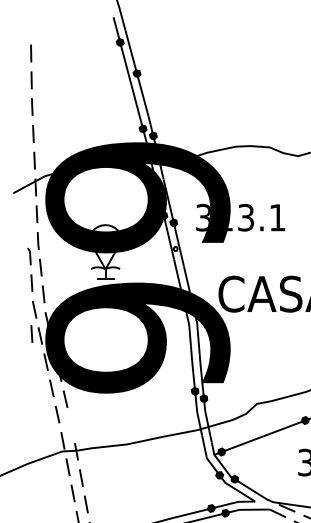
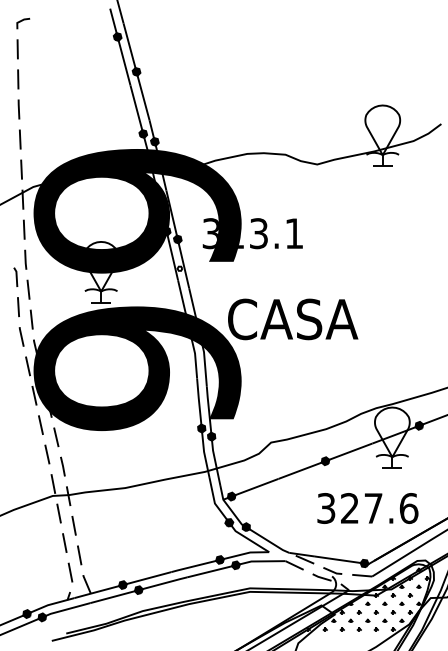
line: (35, 28) -> (22, 21), added
line: (31, 334) -> (18, 364), removed
line: (71, 425) -> (62, 466), added

